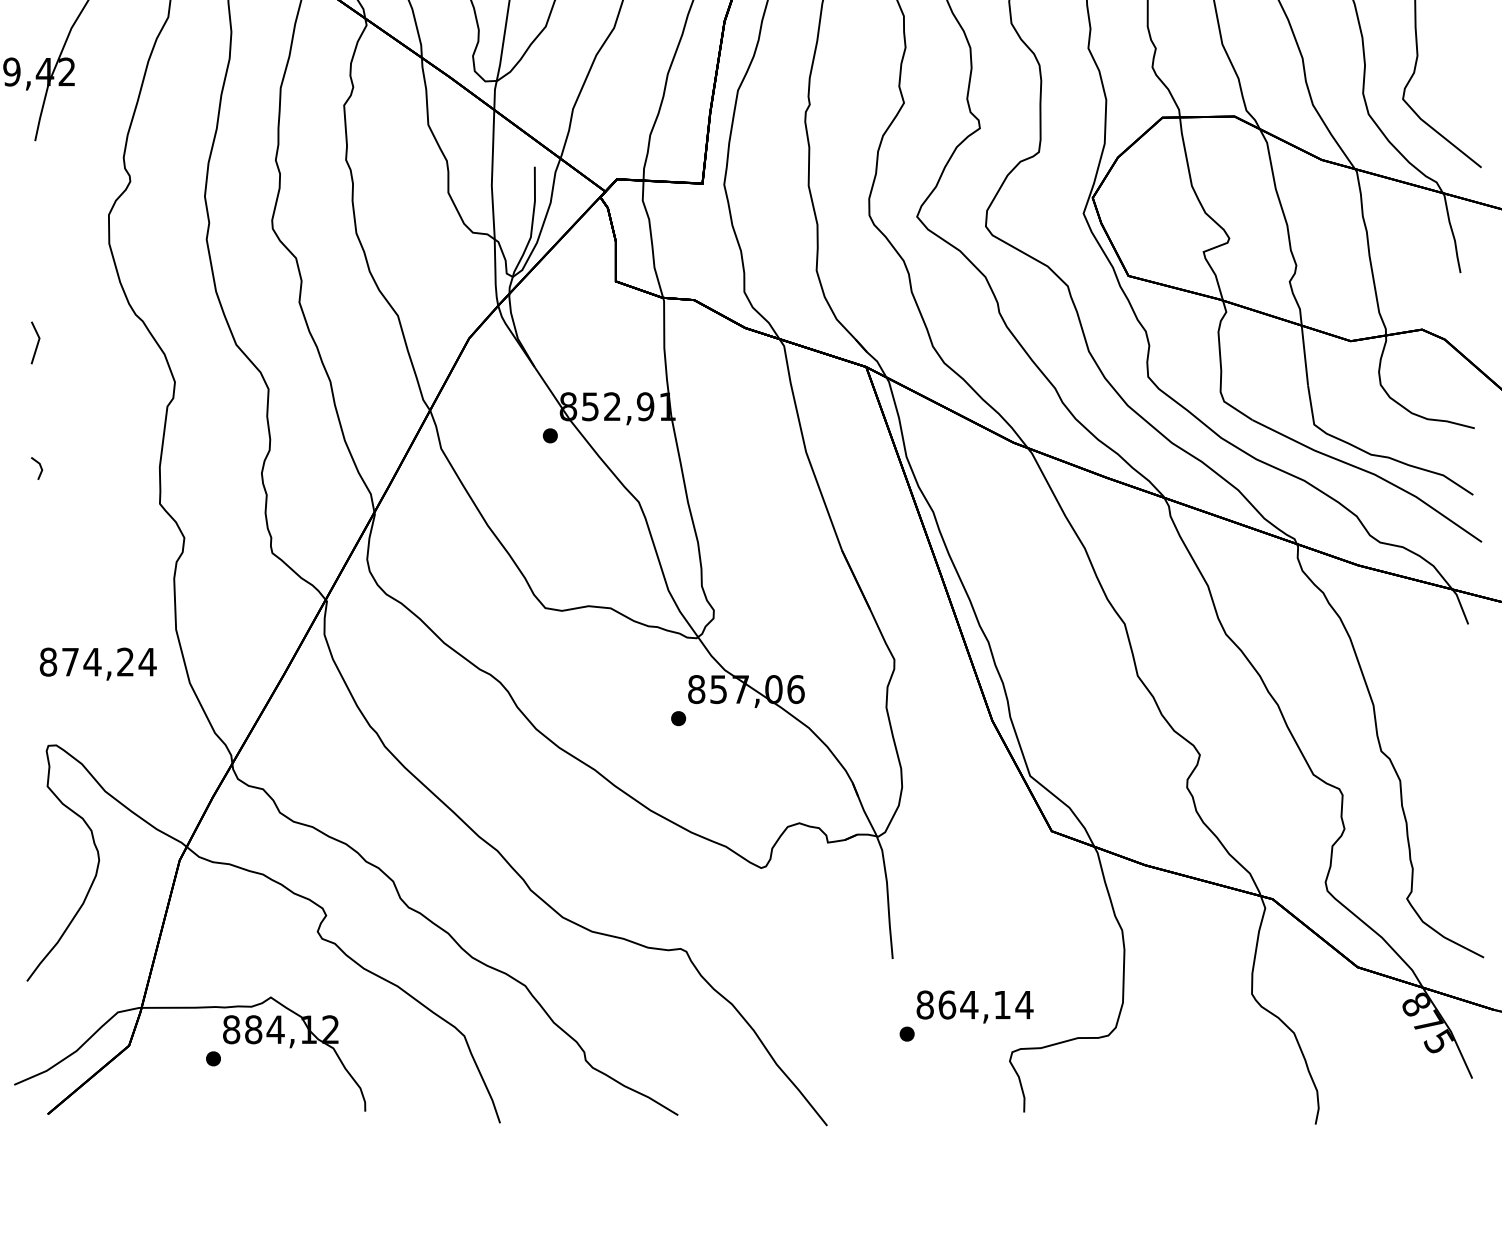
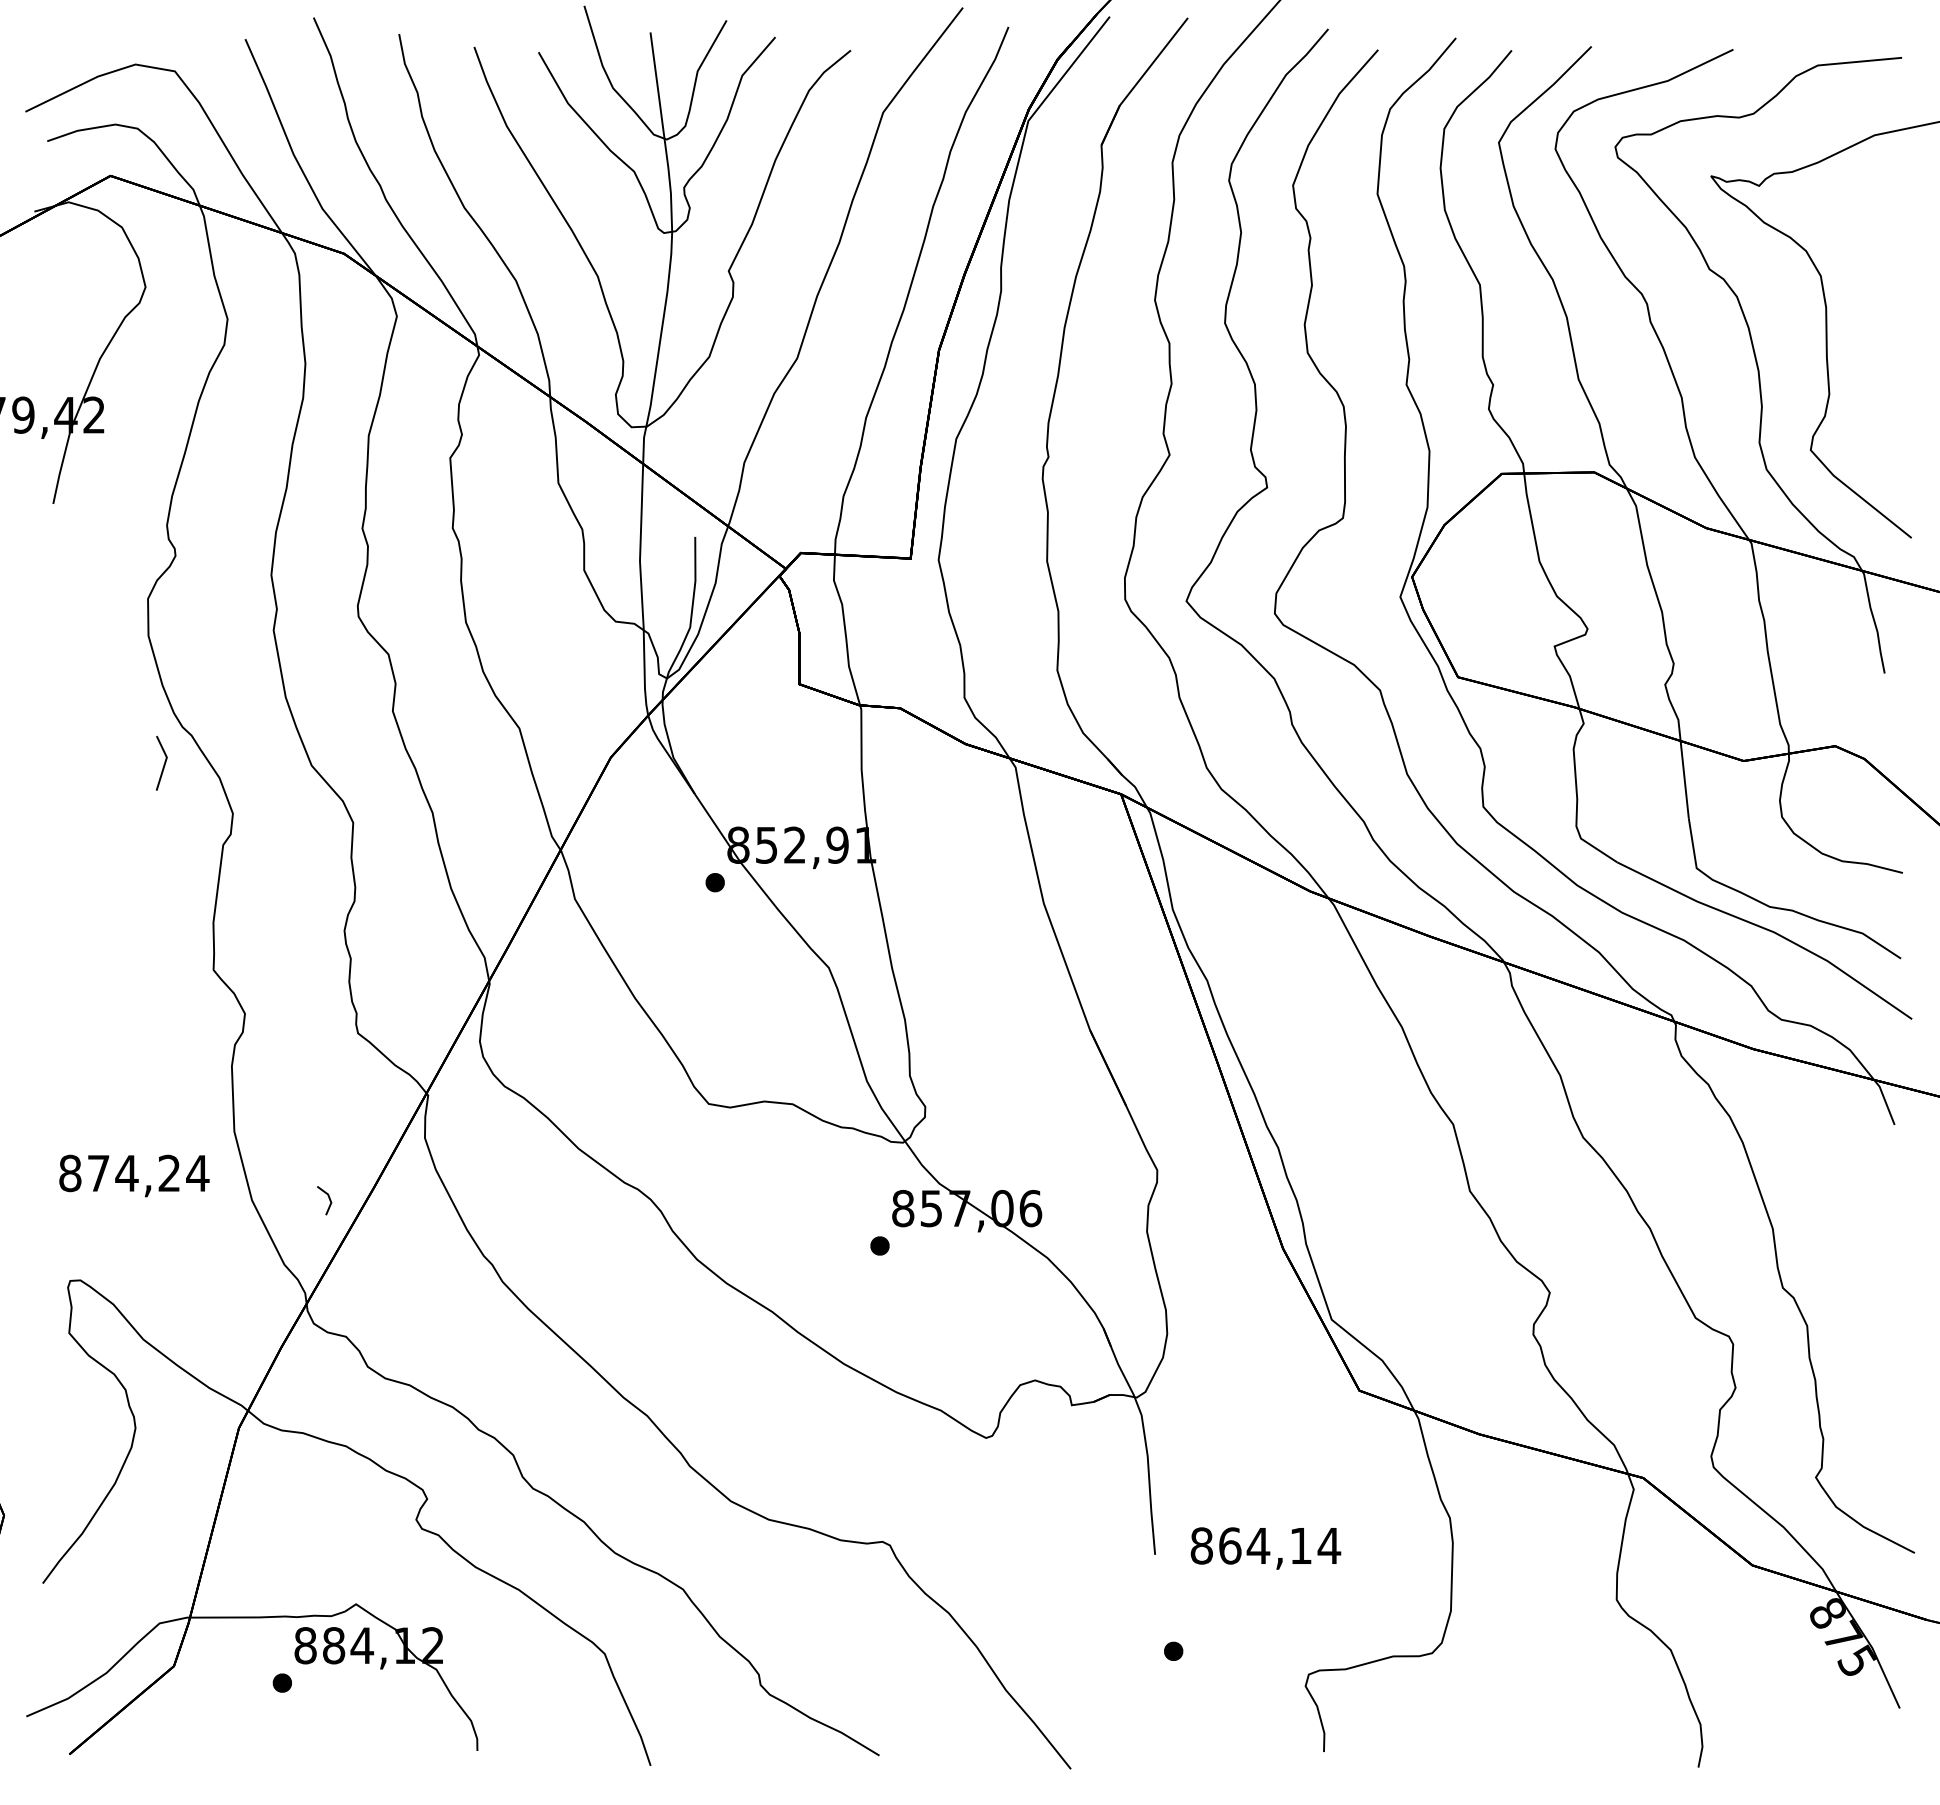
line: (36, 343) -> (163, 764), moved
line: (40, 466) -> (328, 1198), moved
text: (974, 1007) -> (1265, 1548), moved

